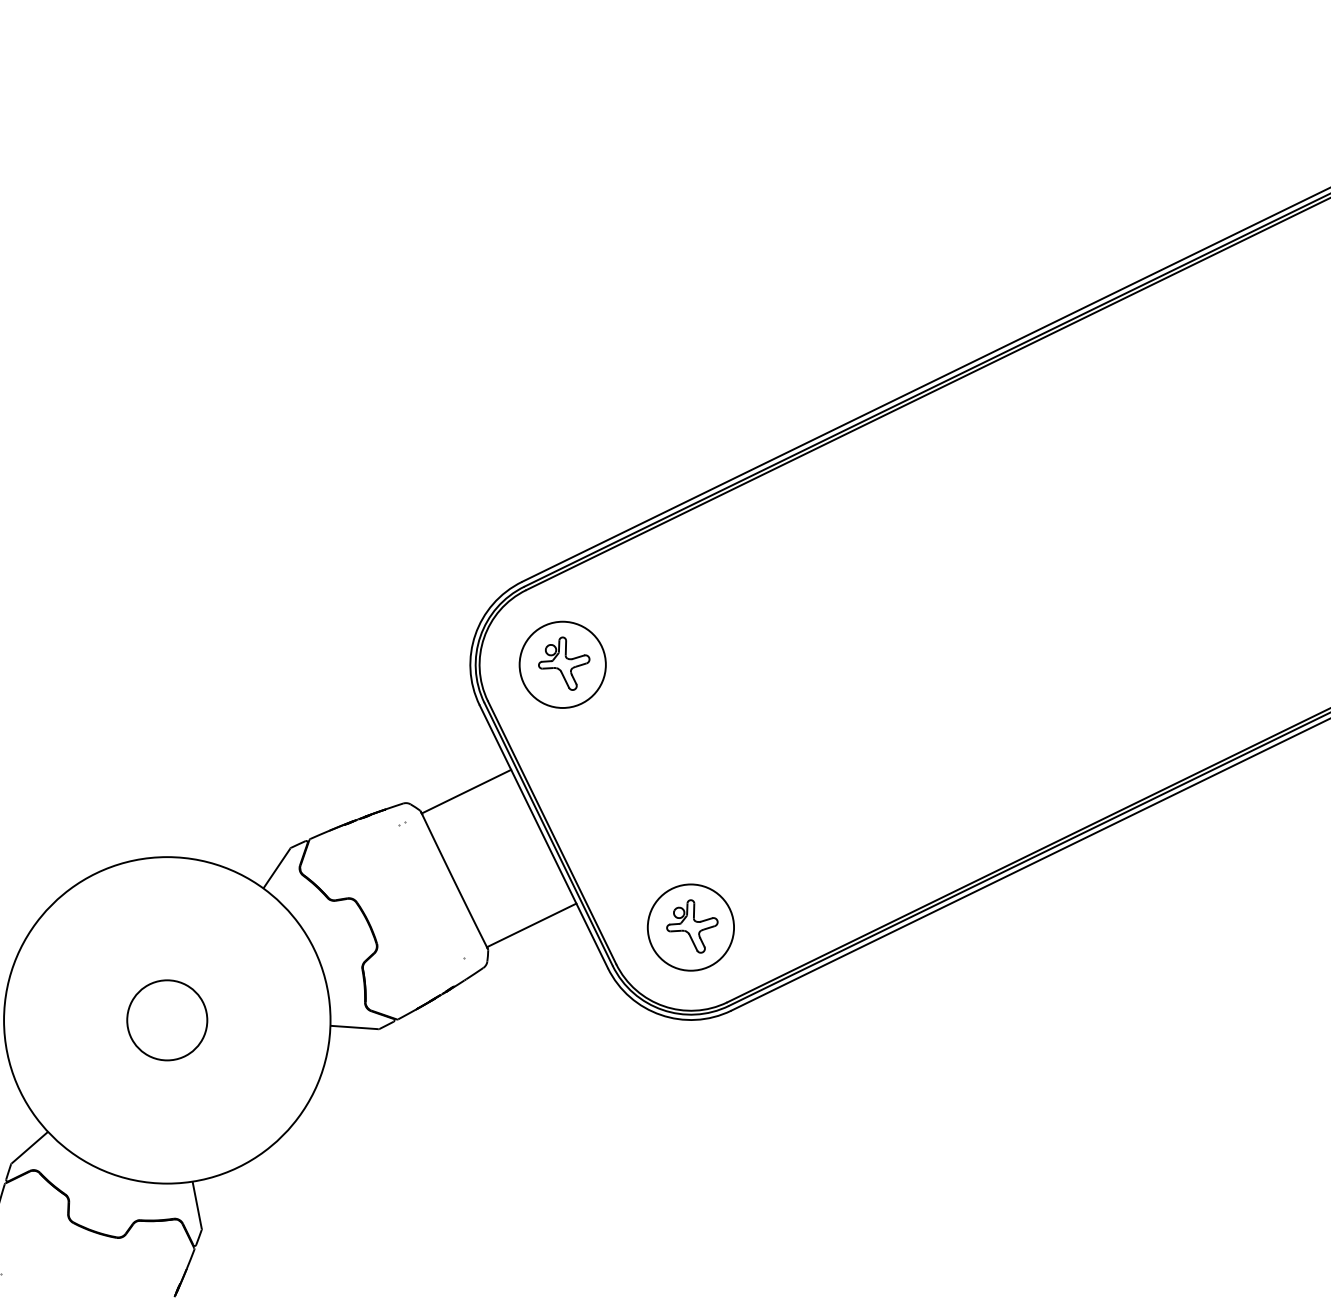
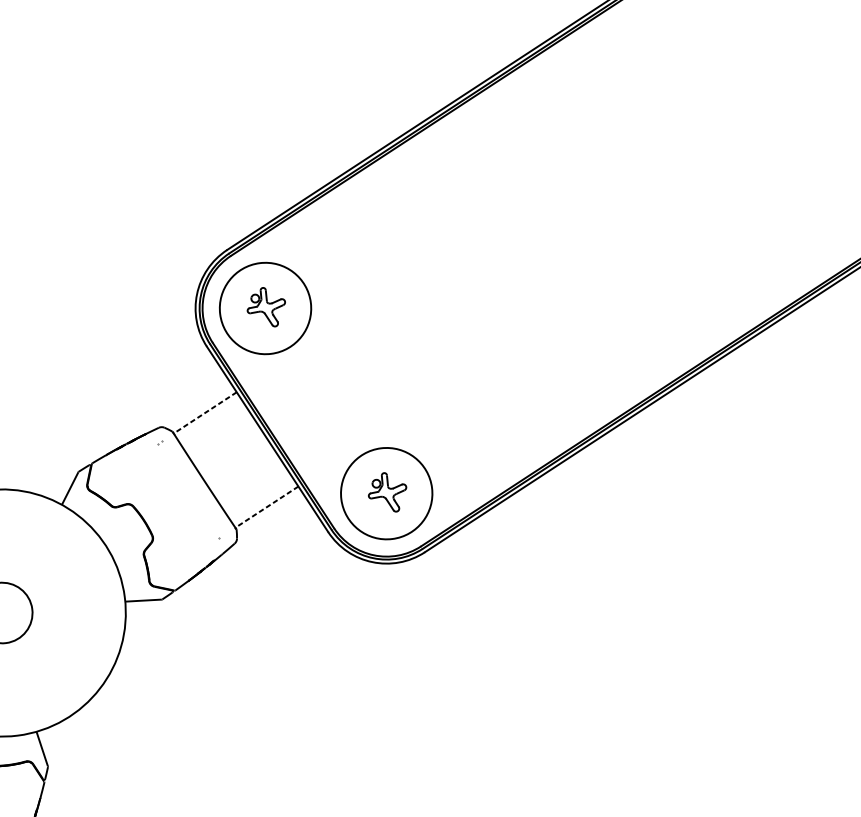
circle: (562, 664) -> (265, 308), size x1.4
line: (466, 791) -> (205, 412), solid -> dashed
line: (531, 925) -> (266, 507), solid -> dashed
circle: (690, 927) -> (386, 493), size x1.4

